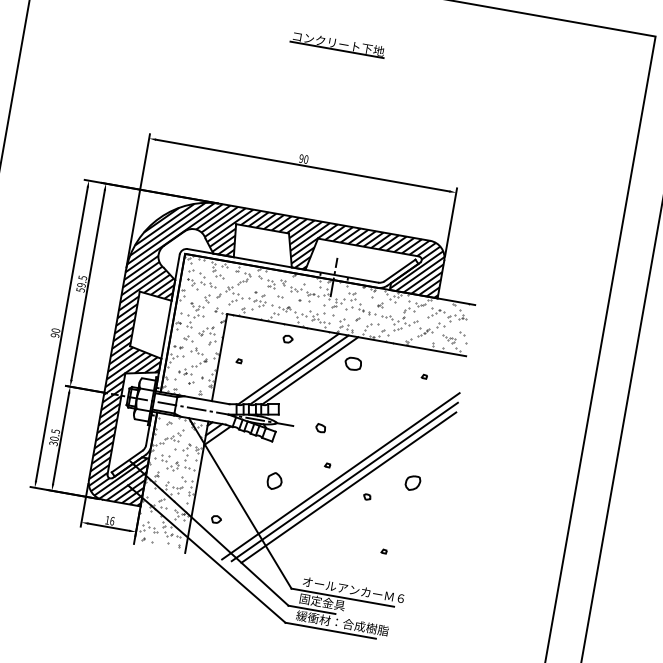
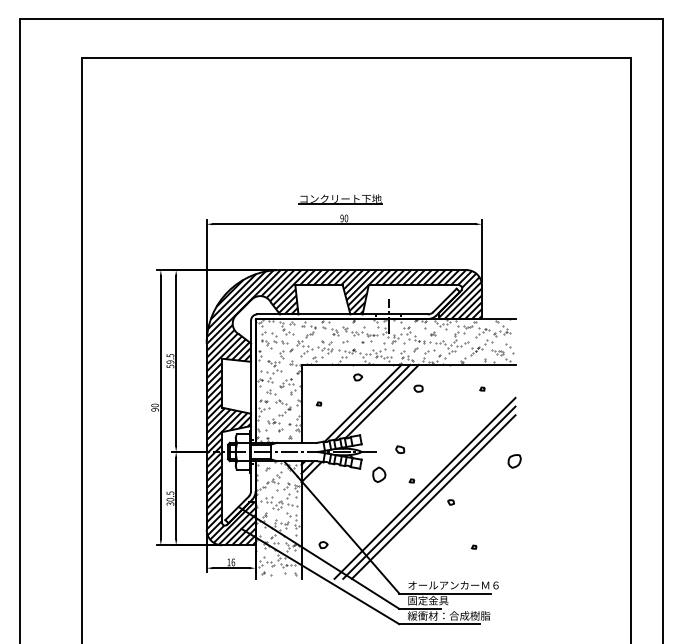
part: (338, 44) -> (340, 199), moved
part: (353, 363) -> (418, 388), size x0.6
part: (274, 480) -> (379, 474), moved
part: (412, 483) -> (514, 461), moved

